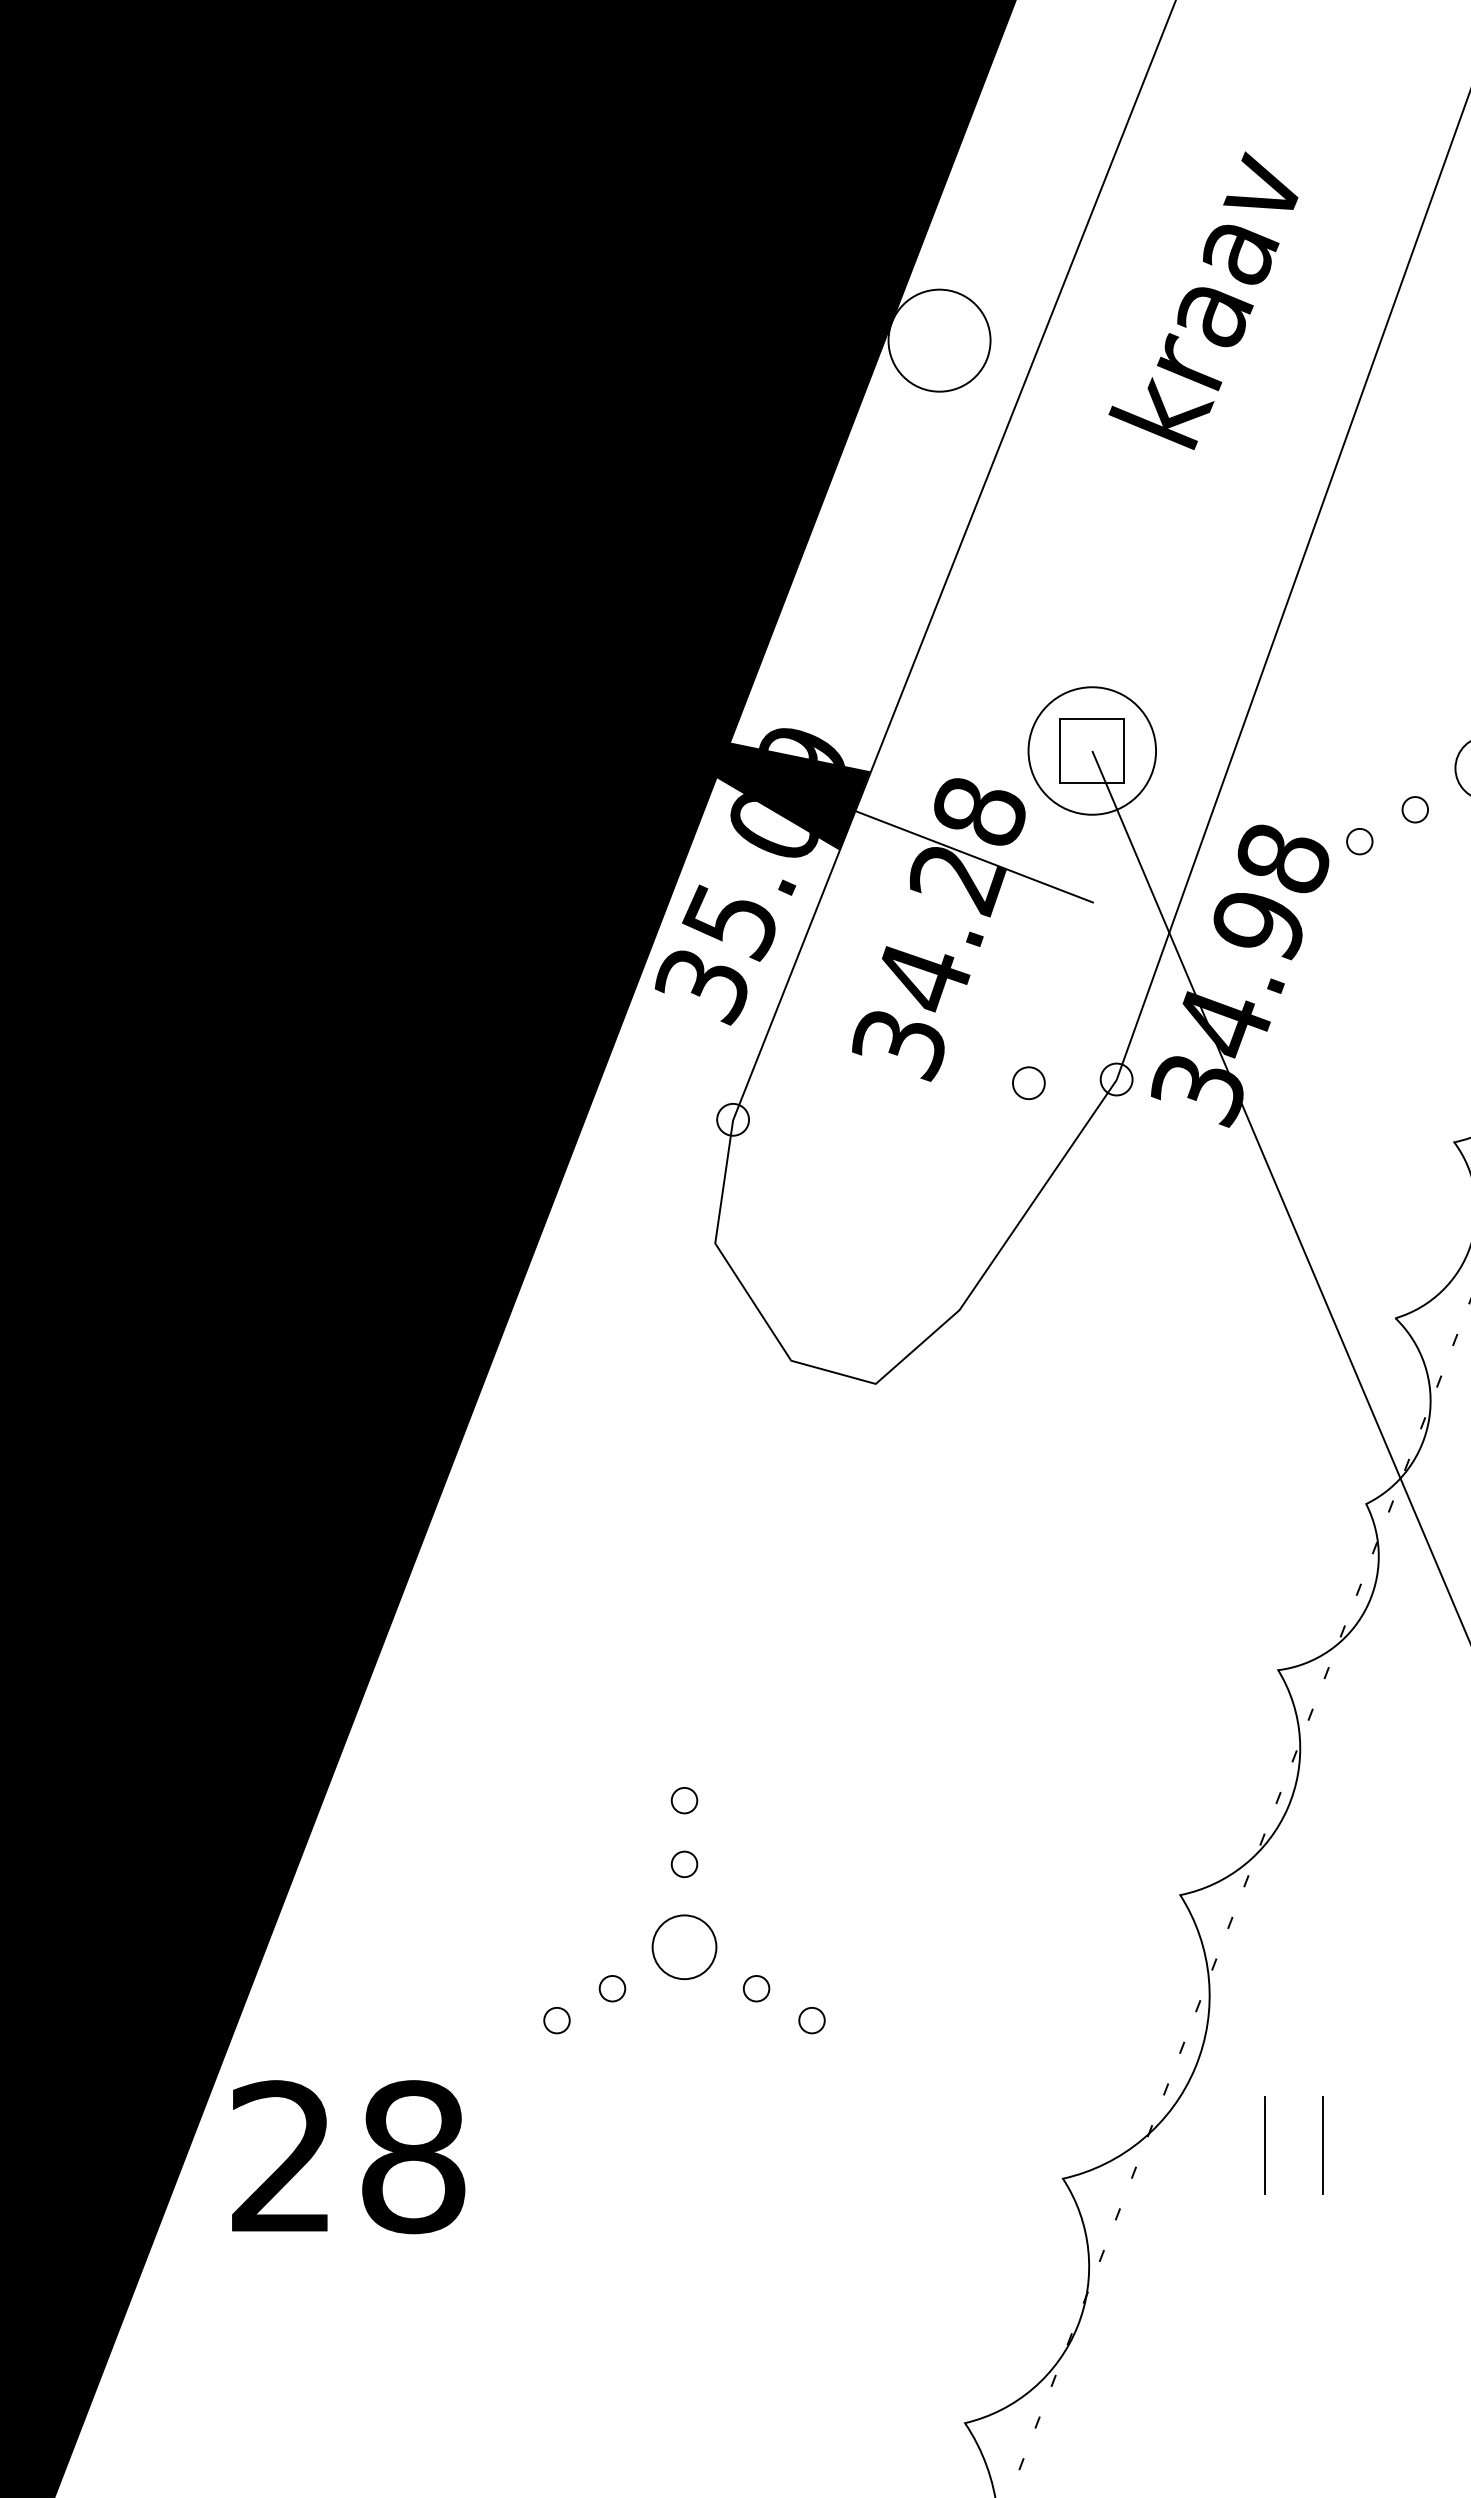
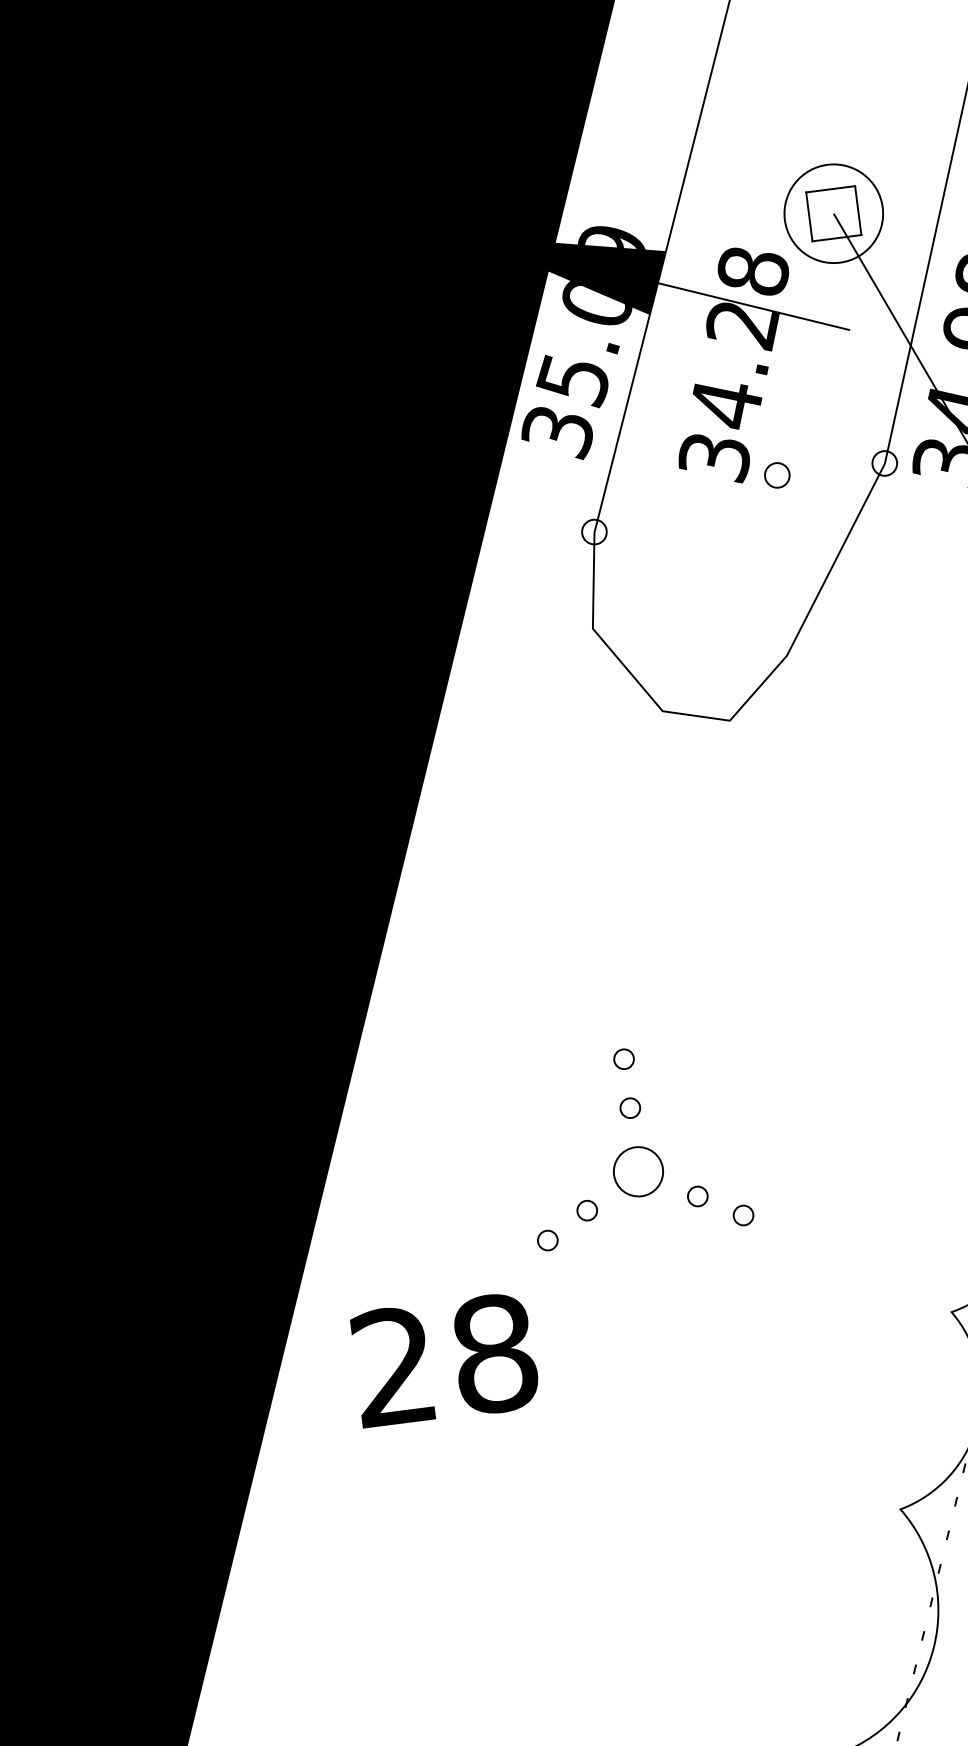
part: (1028, 1083) -> (777, 475), moved
text: (348, 2157) -> (445, 1360), moved

